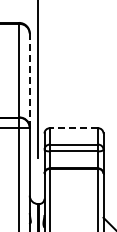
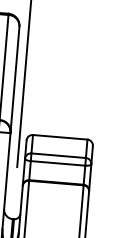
line: (29, 80) -> (14, 79), dashed -> solid
line: (73, 128) -> (59, 137), dashed -> solid

